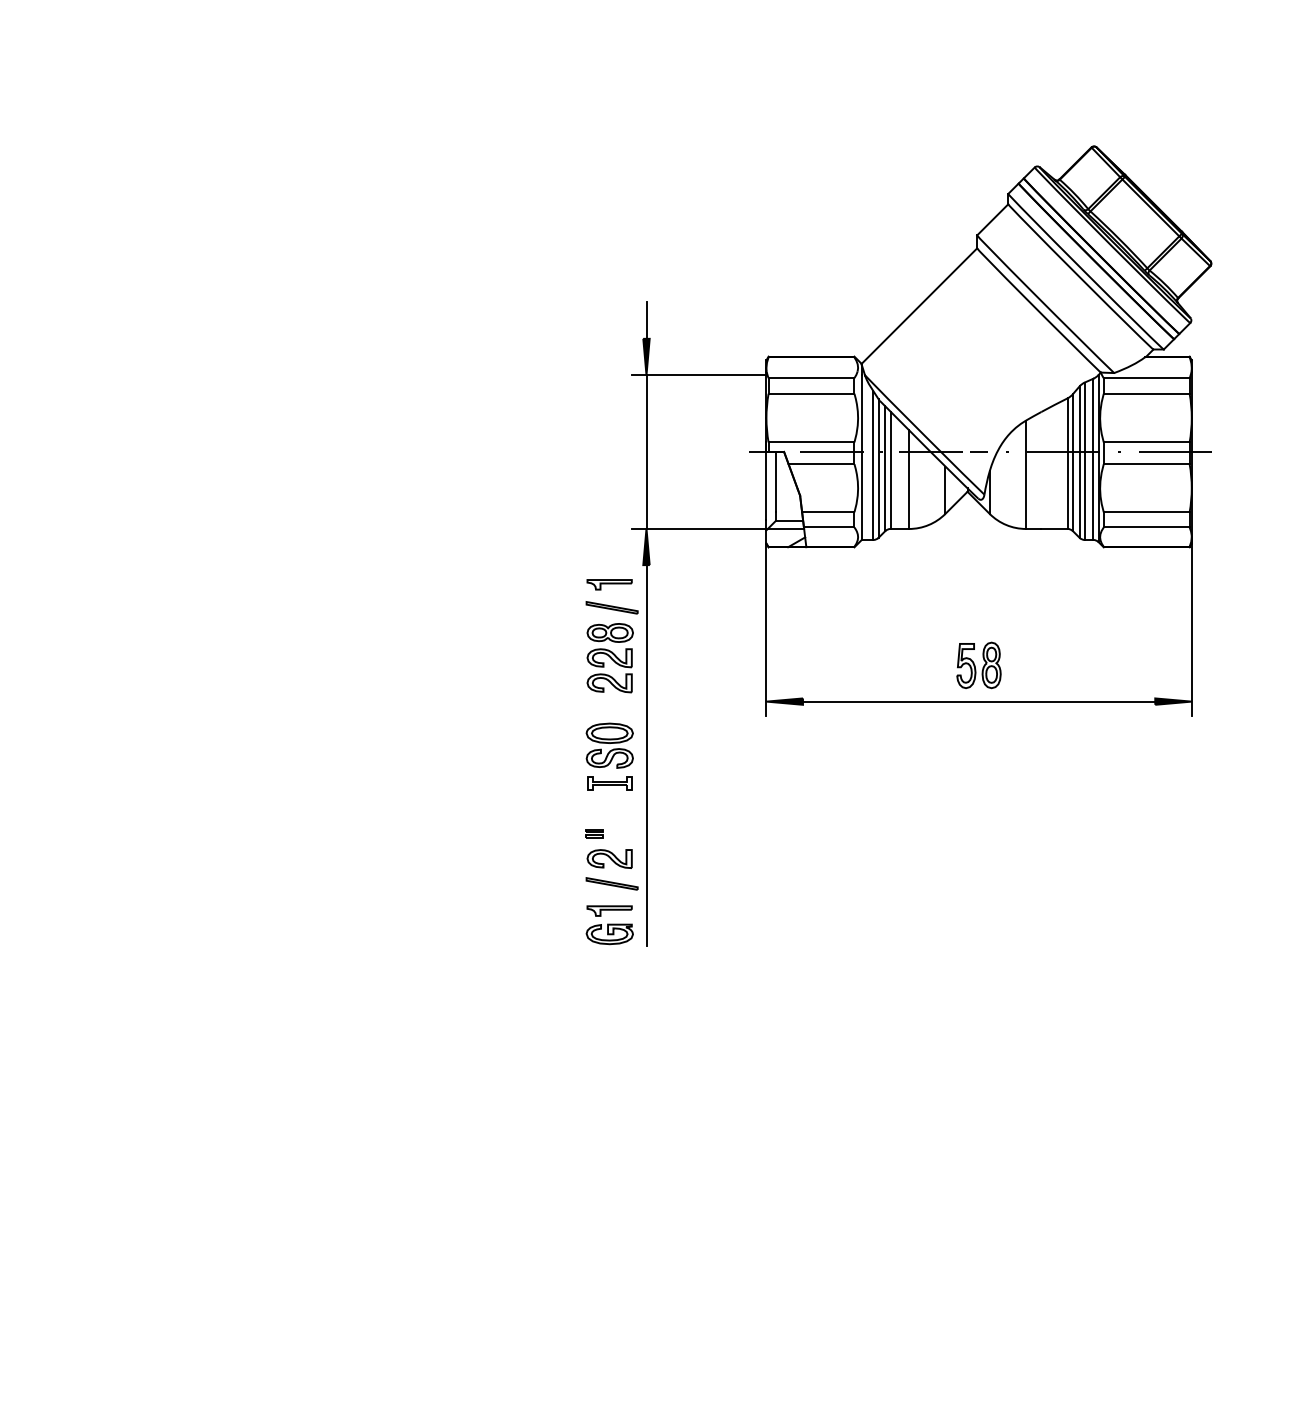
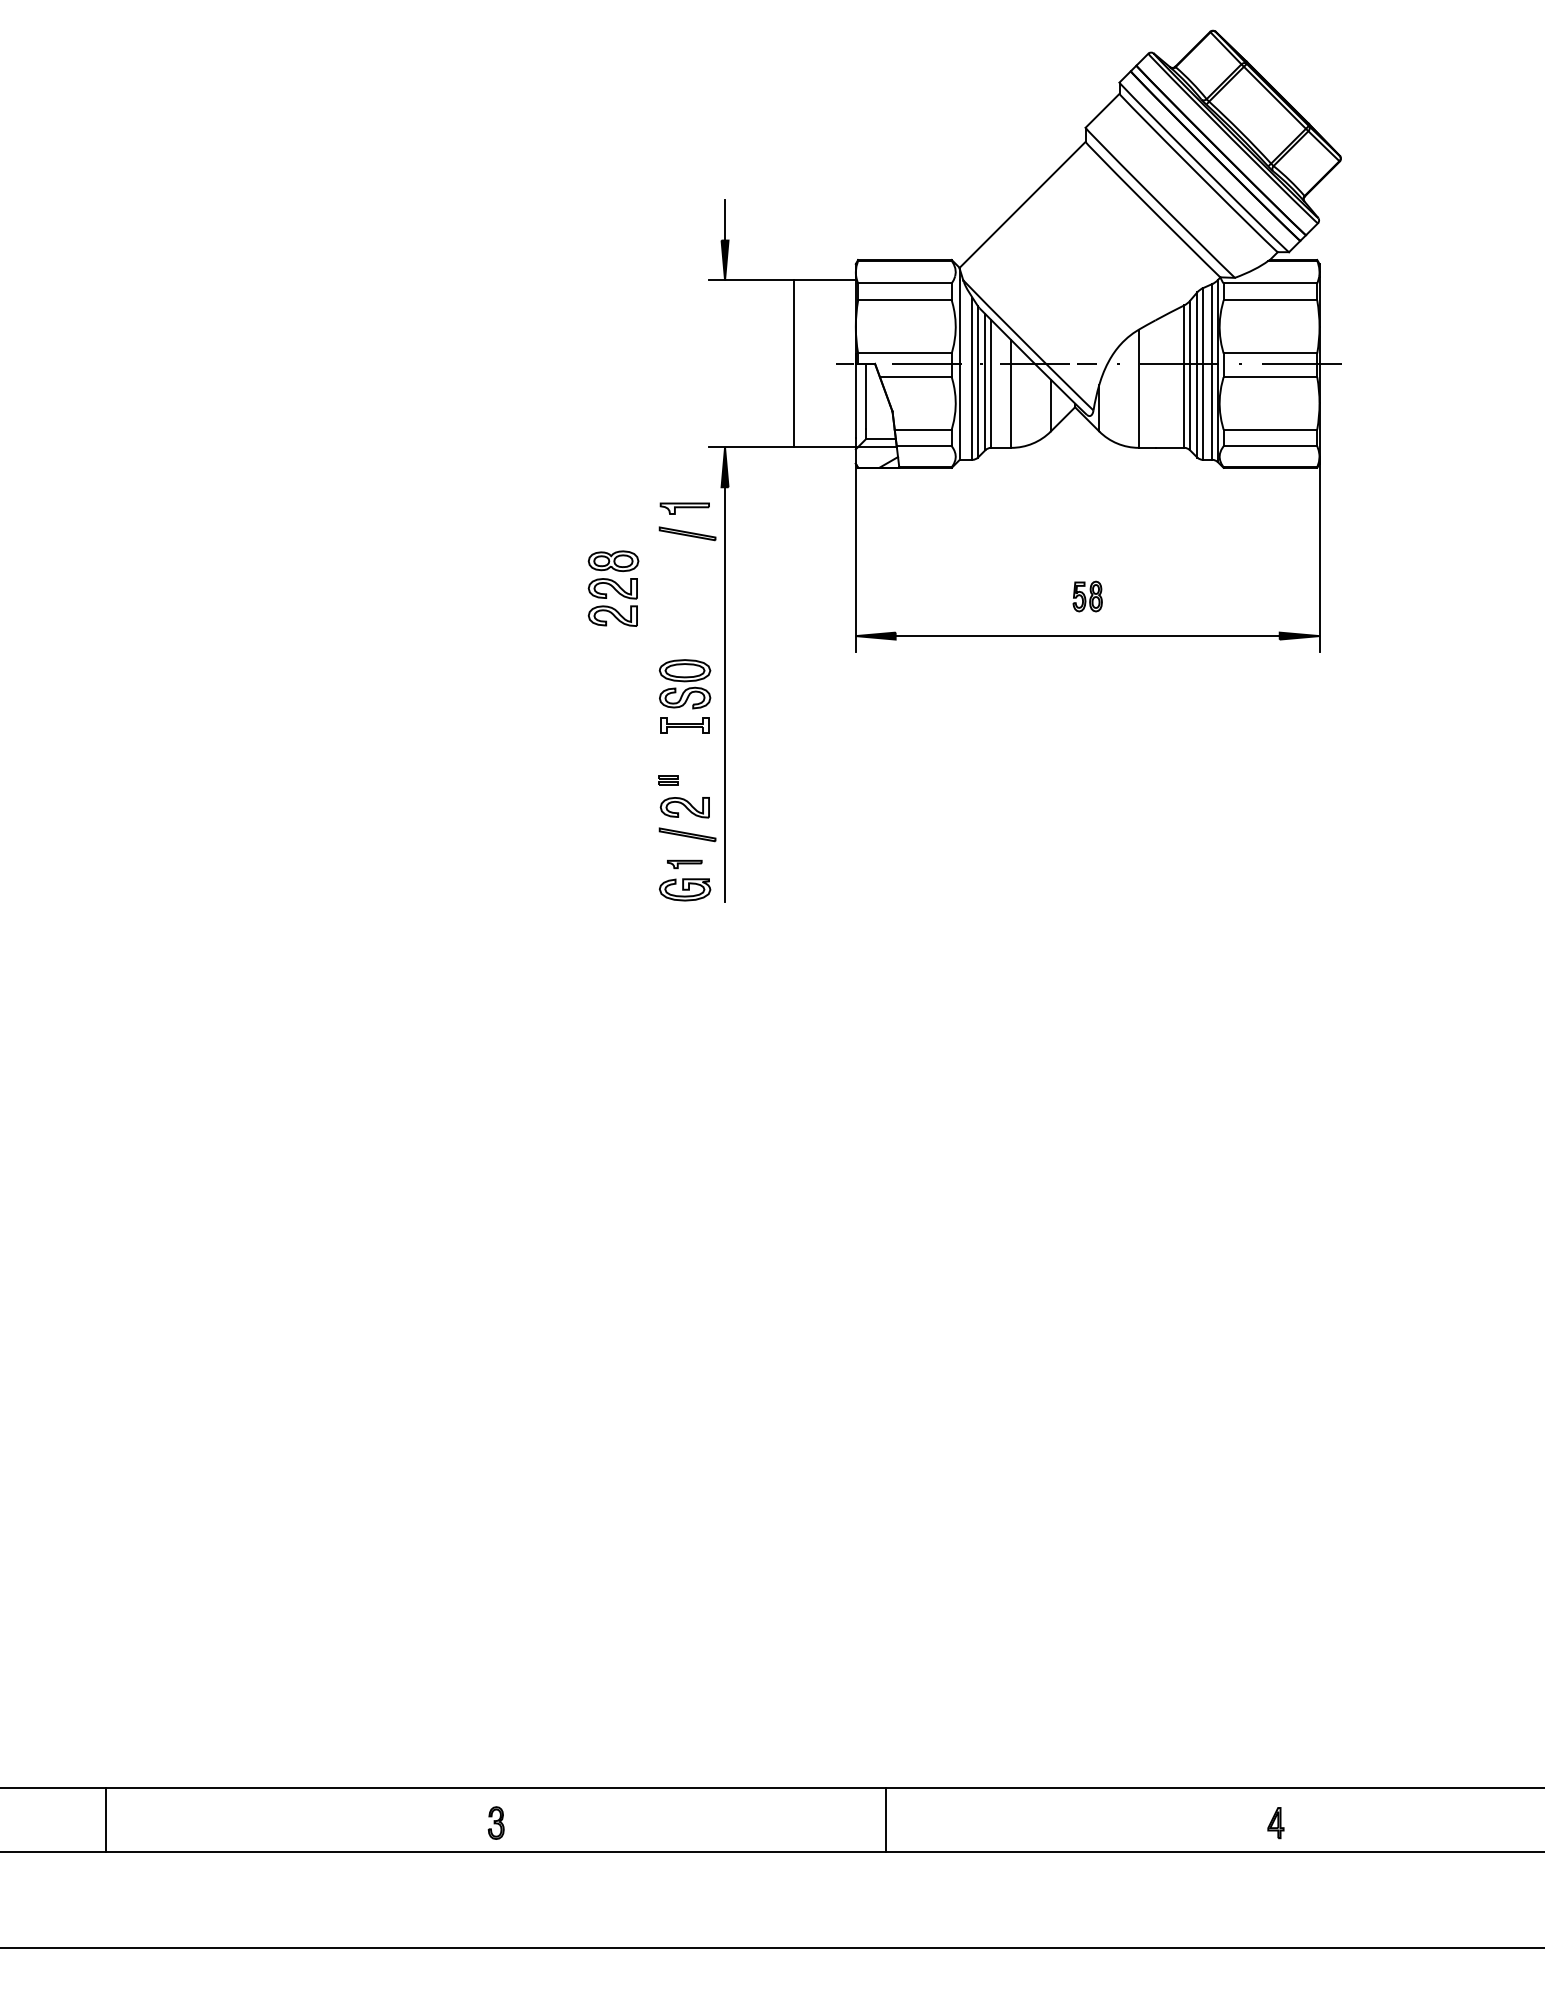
line: (646, 451) -> (794, 363), moved
part: (610, 657) -> (613, 588), moved
part: (978, 665) -> (1087, 596), size x0.6
part: (609, 911) -> (684, 864), size x0.7

